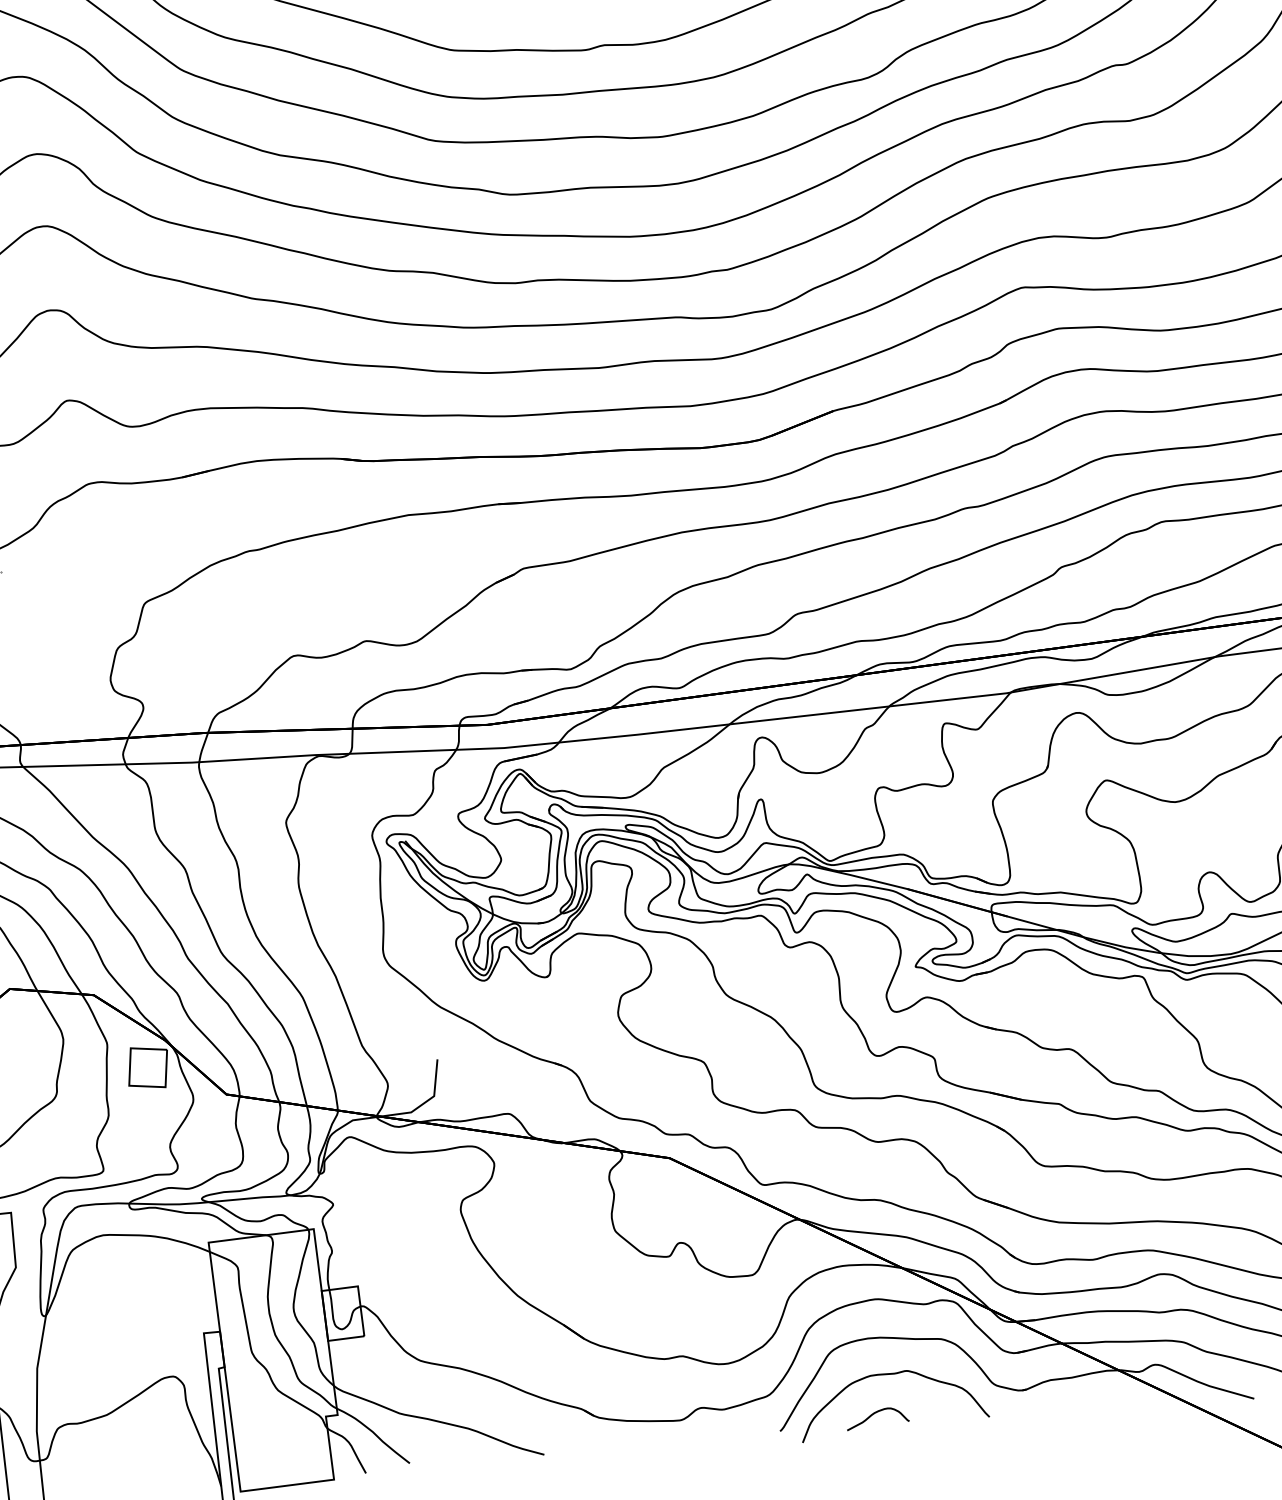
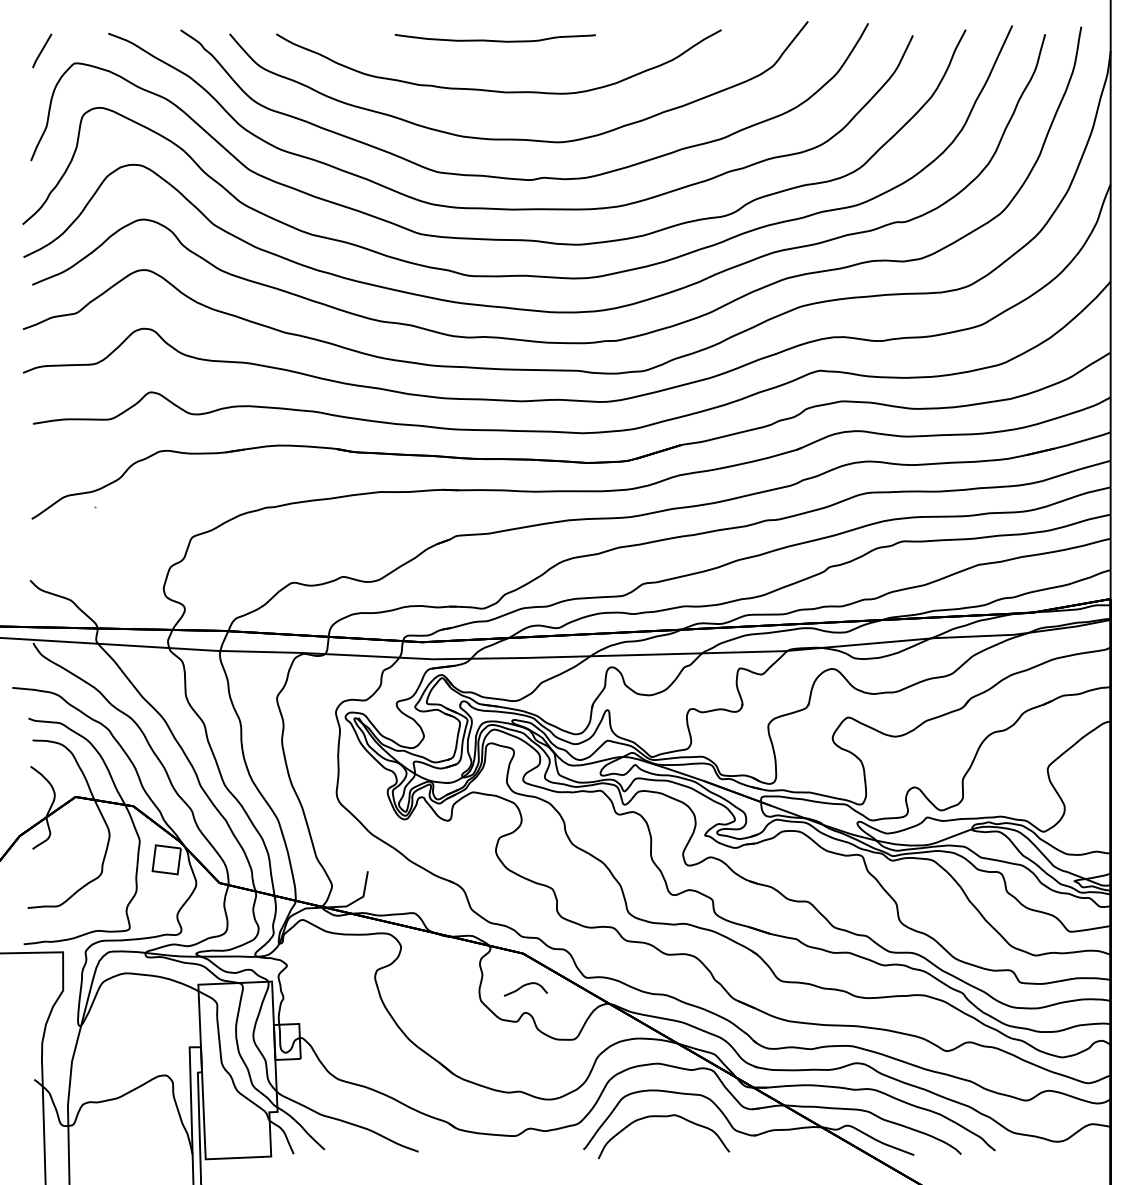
curve: (875, 1414) -> (524, 986), moved

